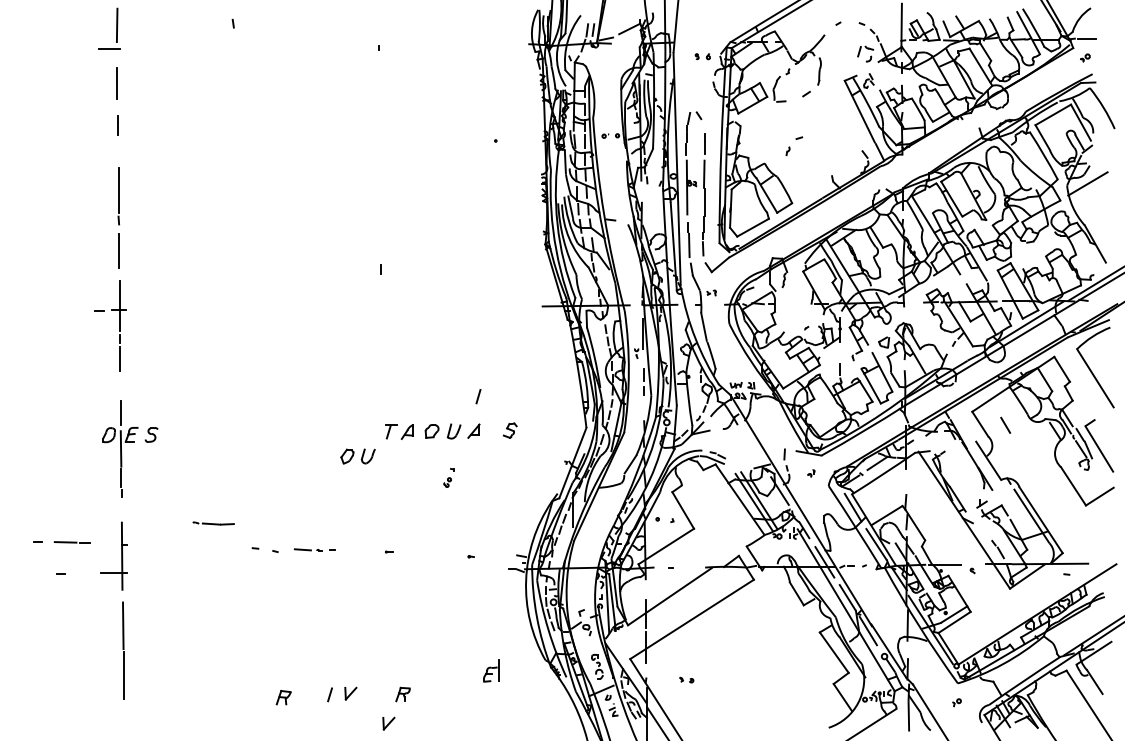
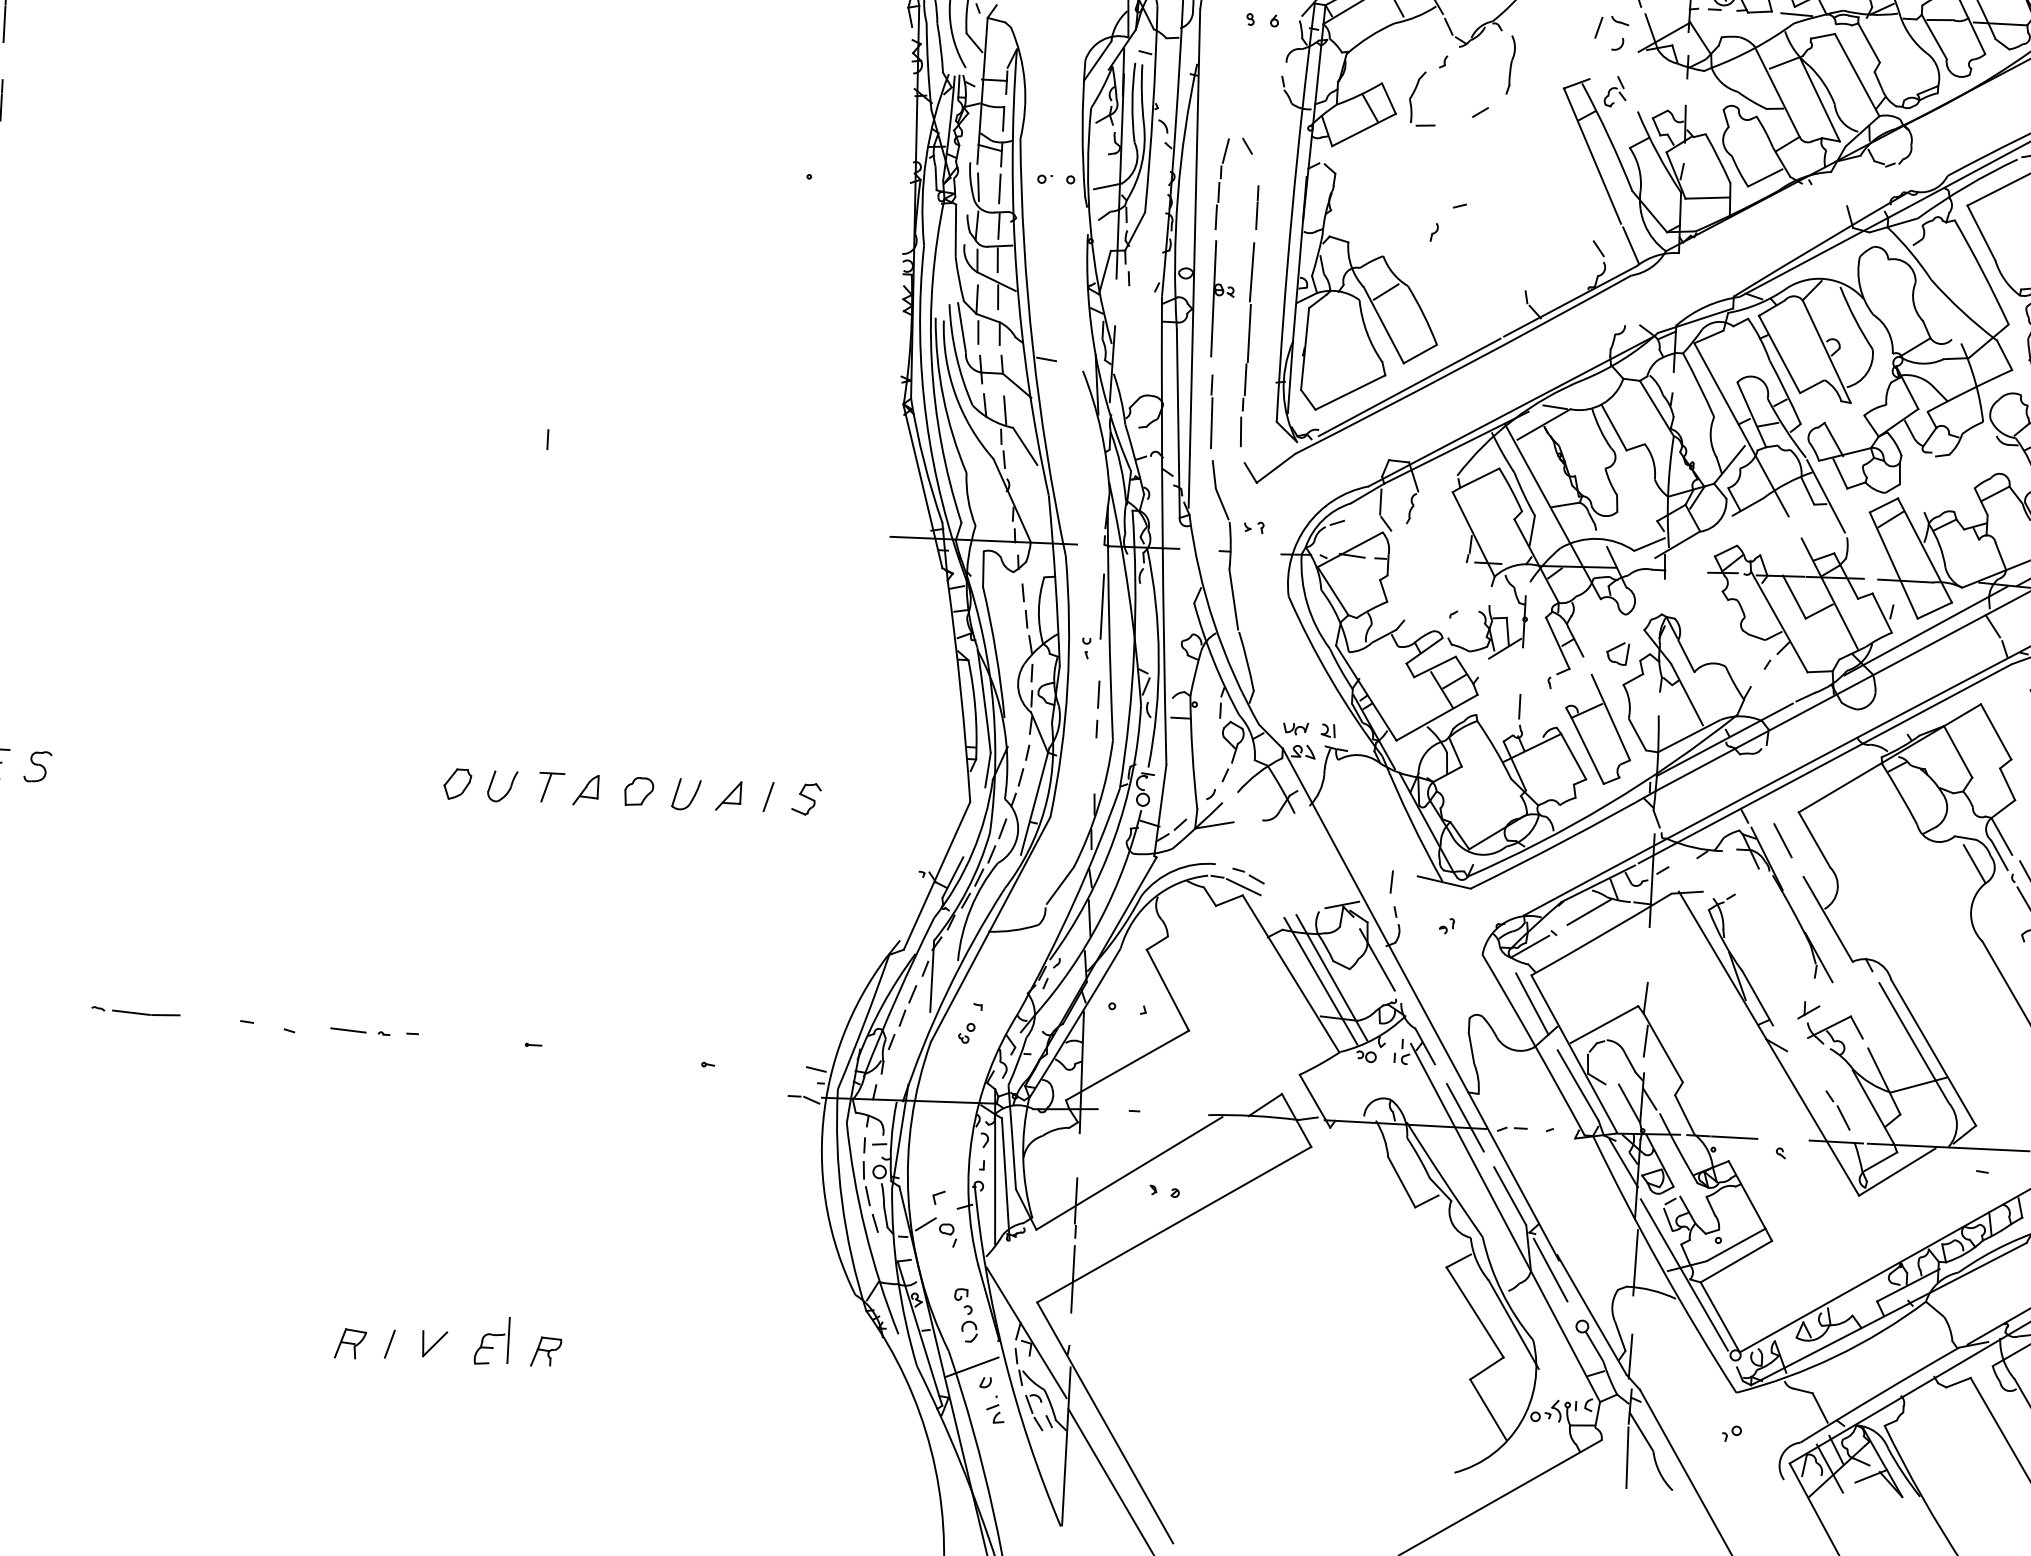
line: (478, 396) -> (768, 796), moved
line: (1005, 424) -> (1782, 838), moved
part: (357, 456) -> (479, 785), moved
part: (448, 477) -> (969, 1022), moved
line: (213, 523) -> (135, 1011), moved
part: (491, 670) -> (492, 1340), moved
part: (686, 679) -> (1164, 1189), moved
part: (283, 697) -> (350, 1343), moved
part: (388, 723) -> (511, 1412), removed

